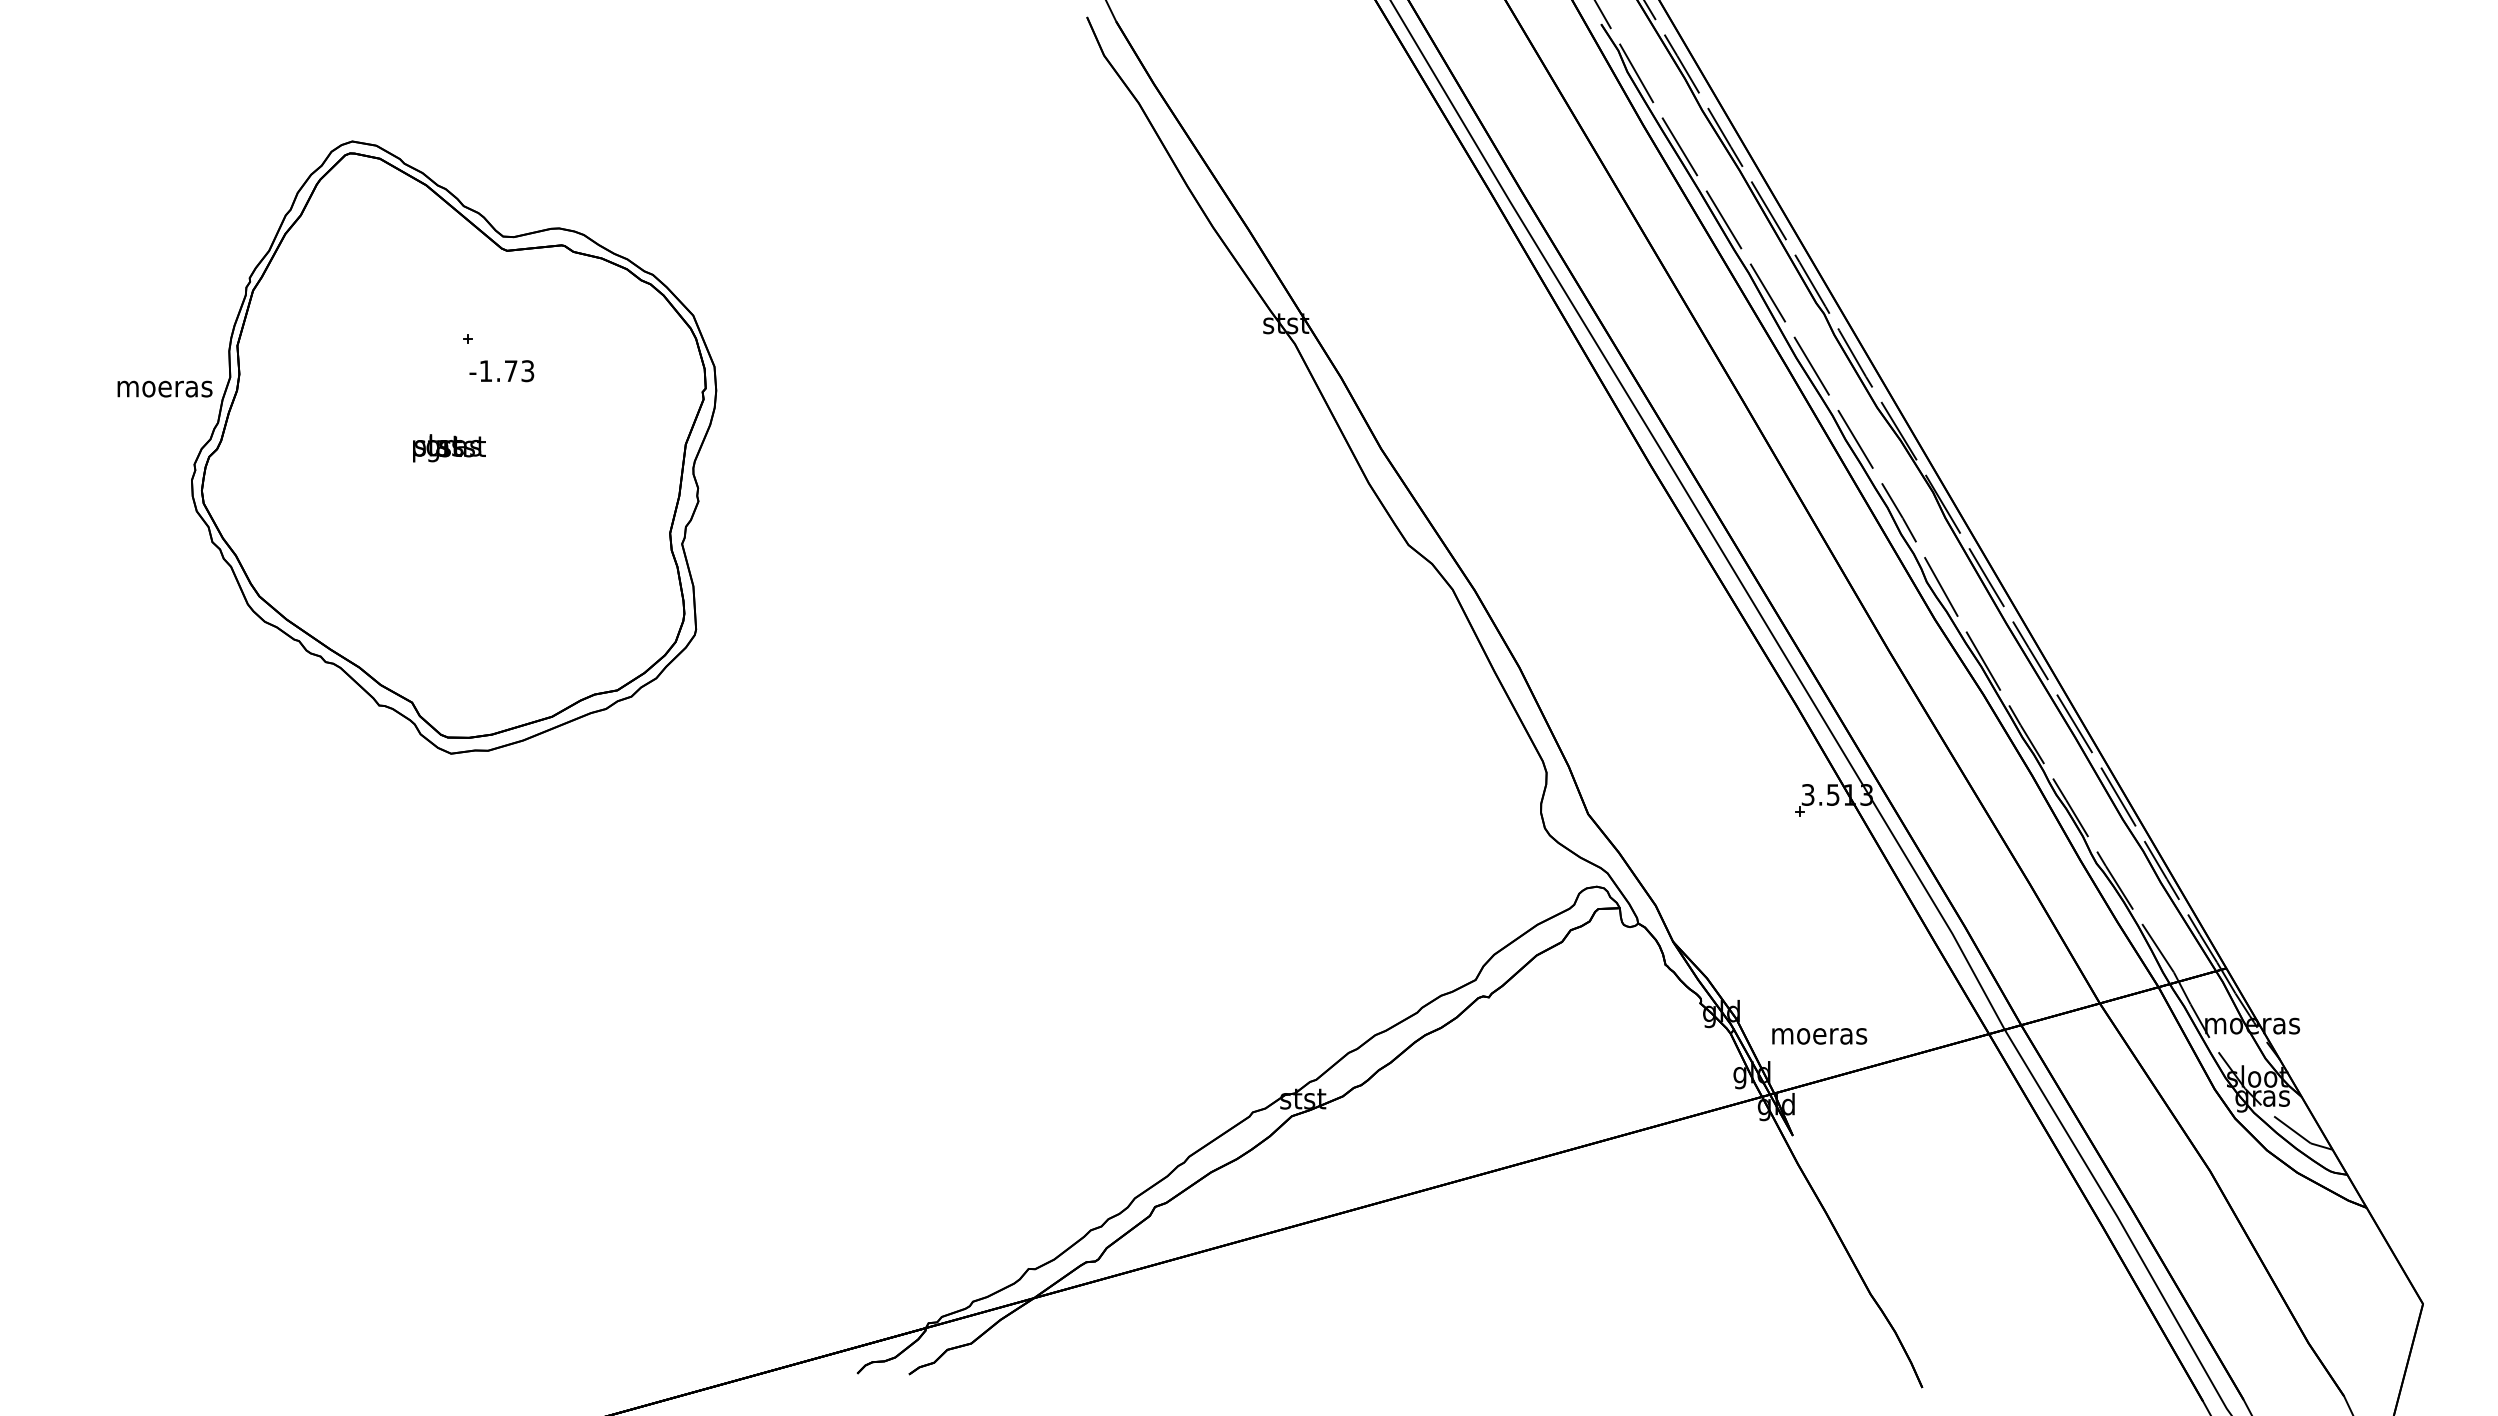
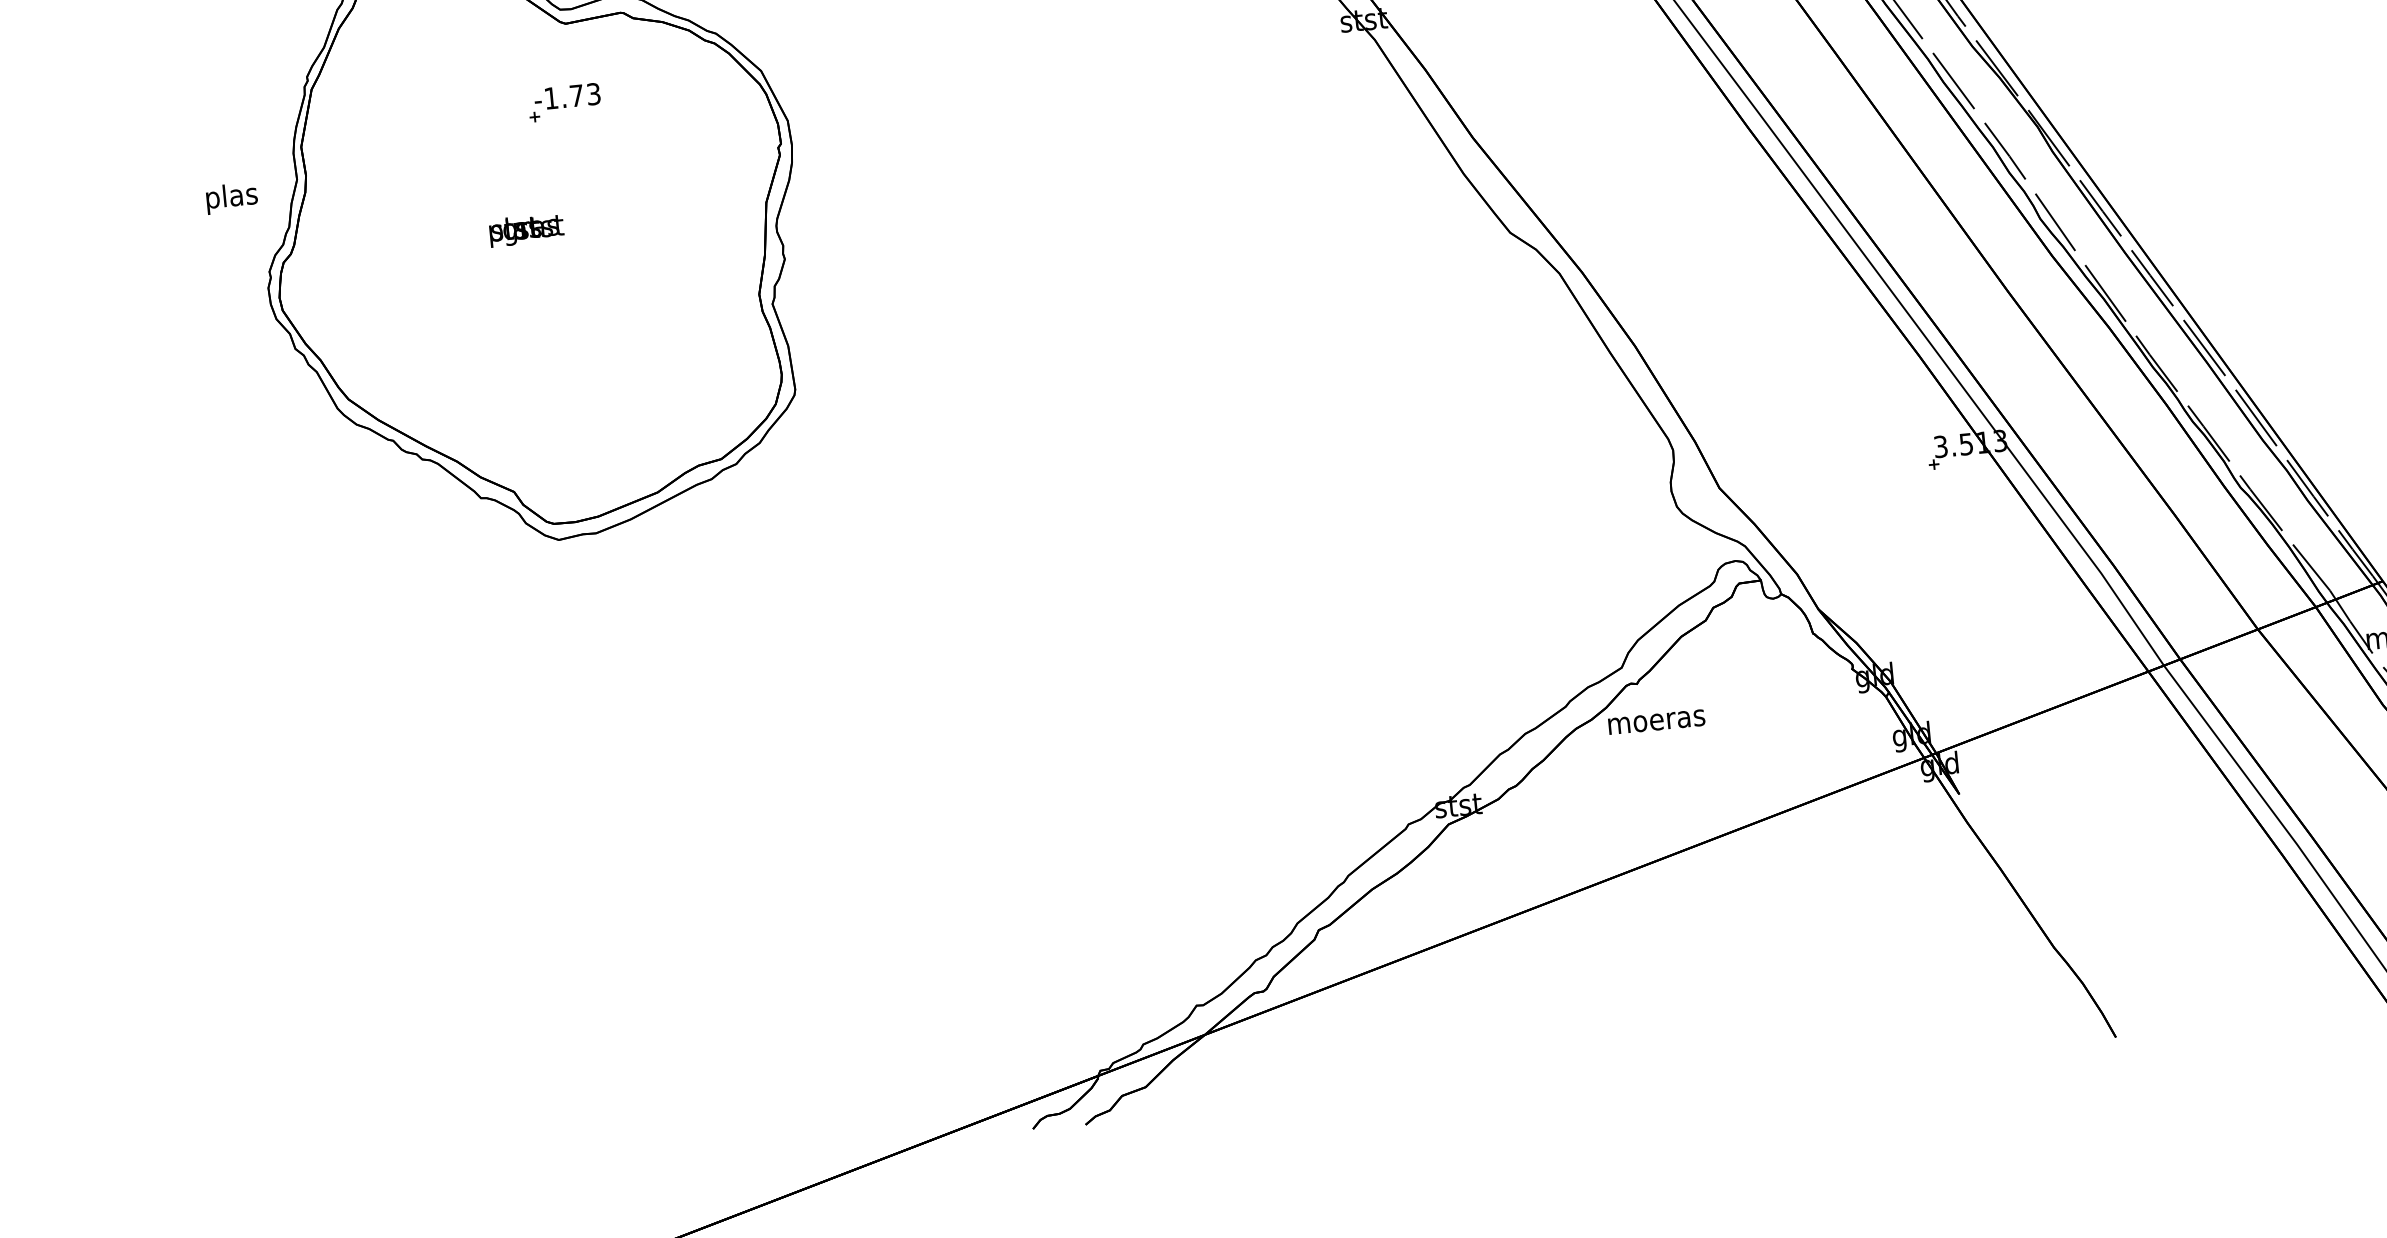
text: (501, 371) -> (567, 97), moved
text: (164, 389) -> (231, 198), moeras -> plas
text: (1819, 1036) -> (1656, 722), moved

